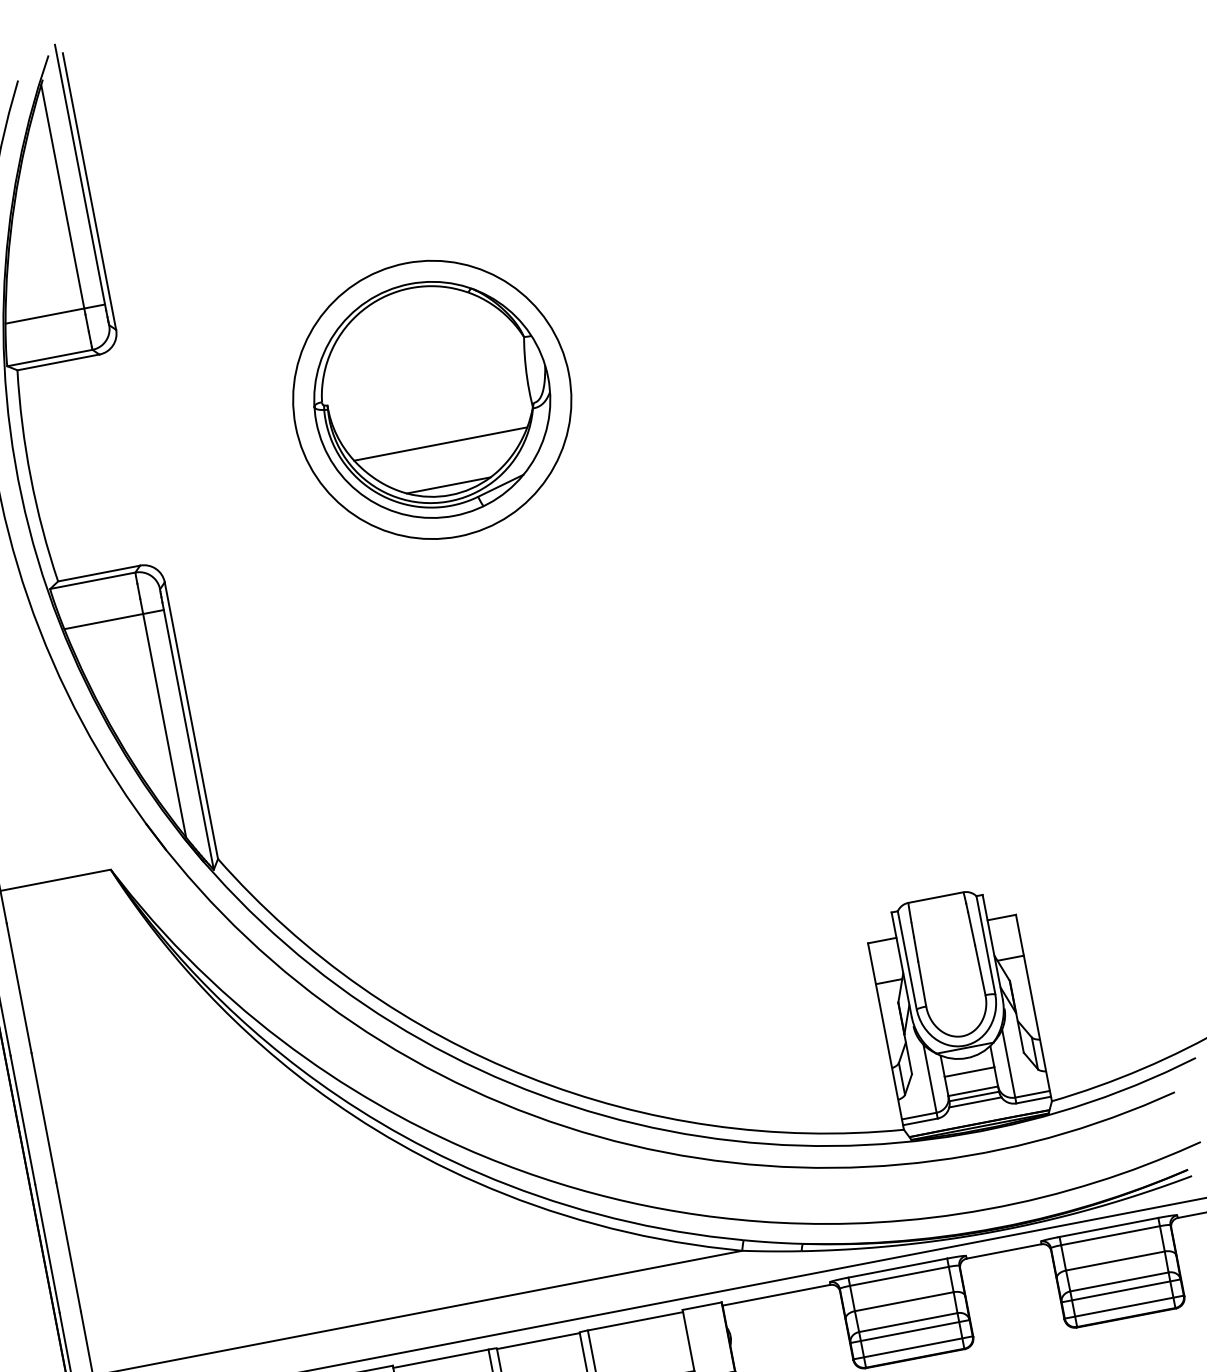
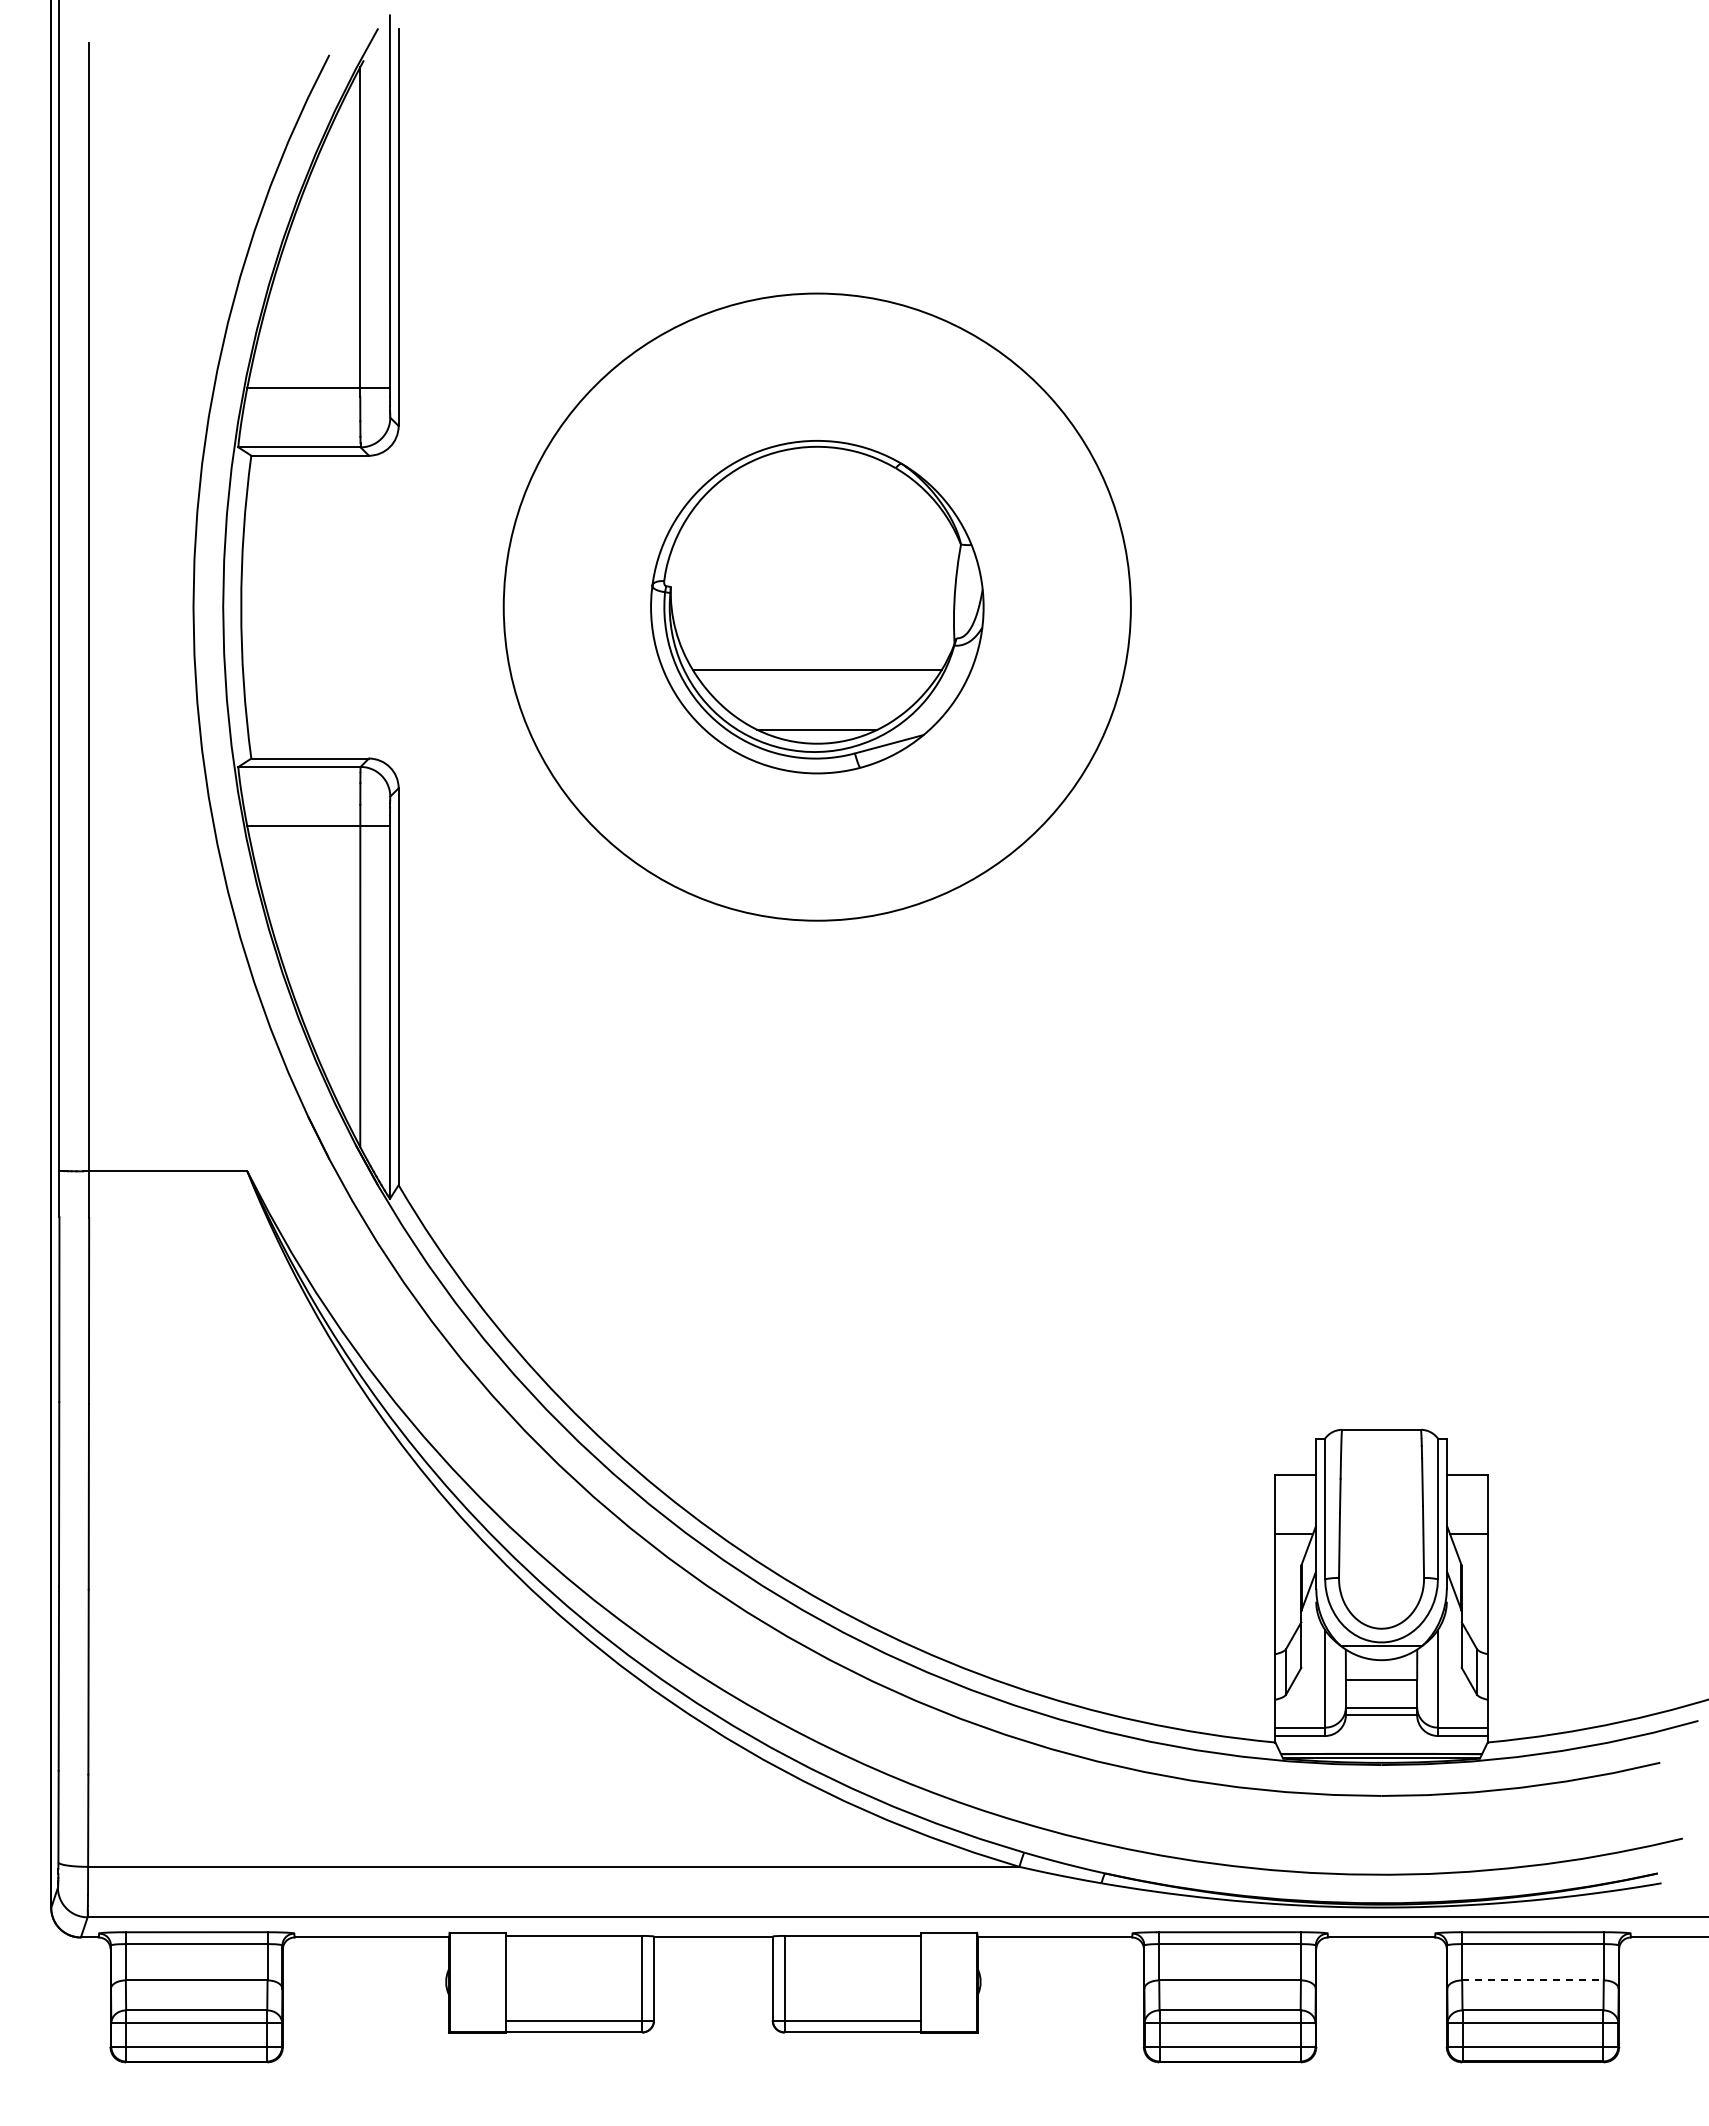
circle: (432, 400) -> (817, 607), size x1.6
line: (975, 1102) -> (1381, 1723), removed
line: (1115, 1261) -> (1532, 1980), solid -> dashed

